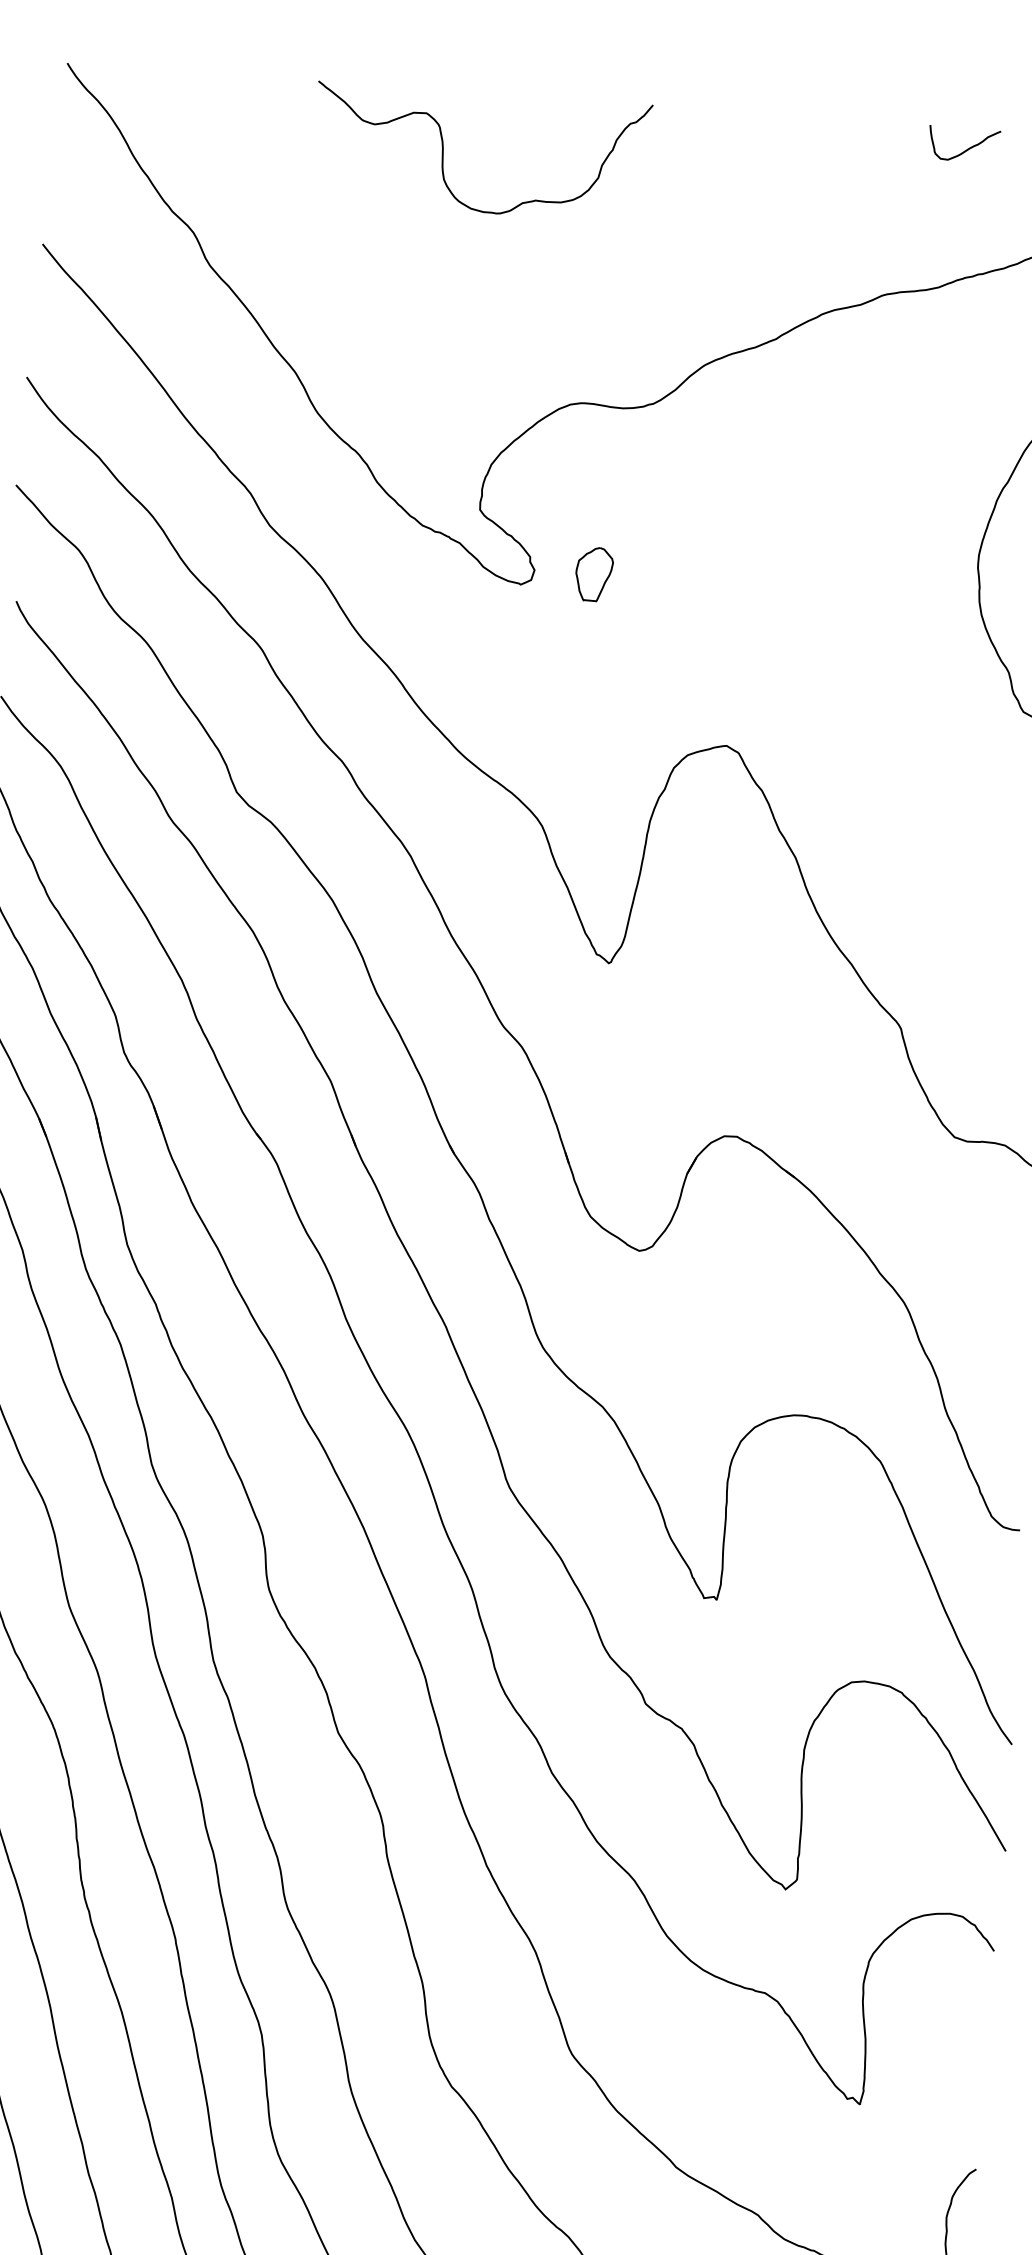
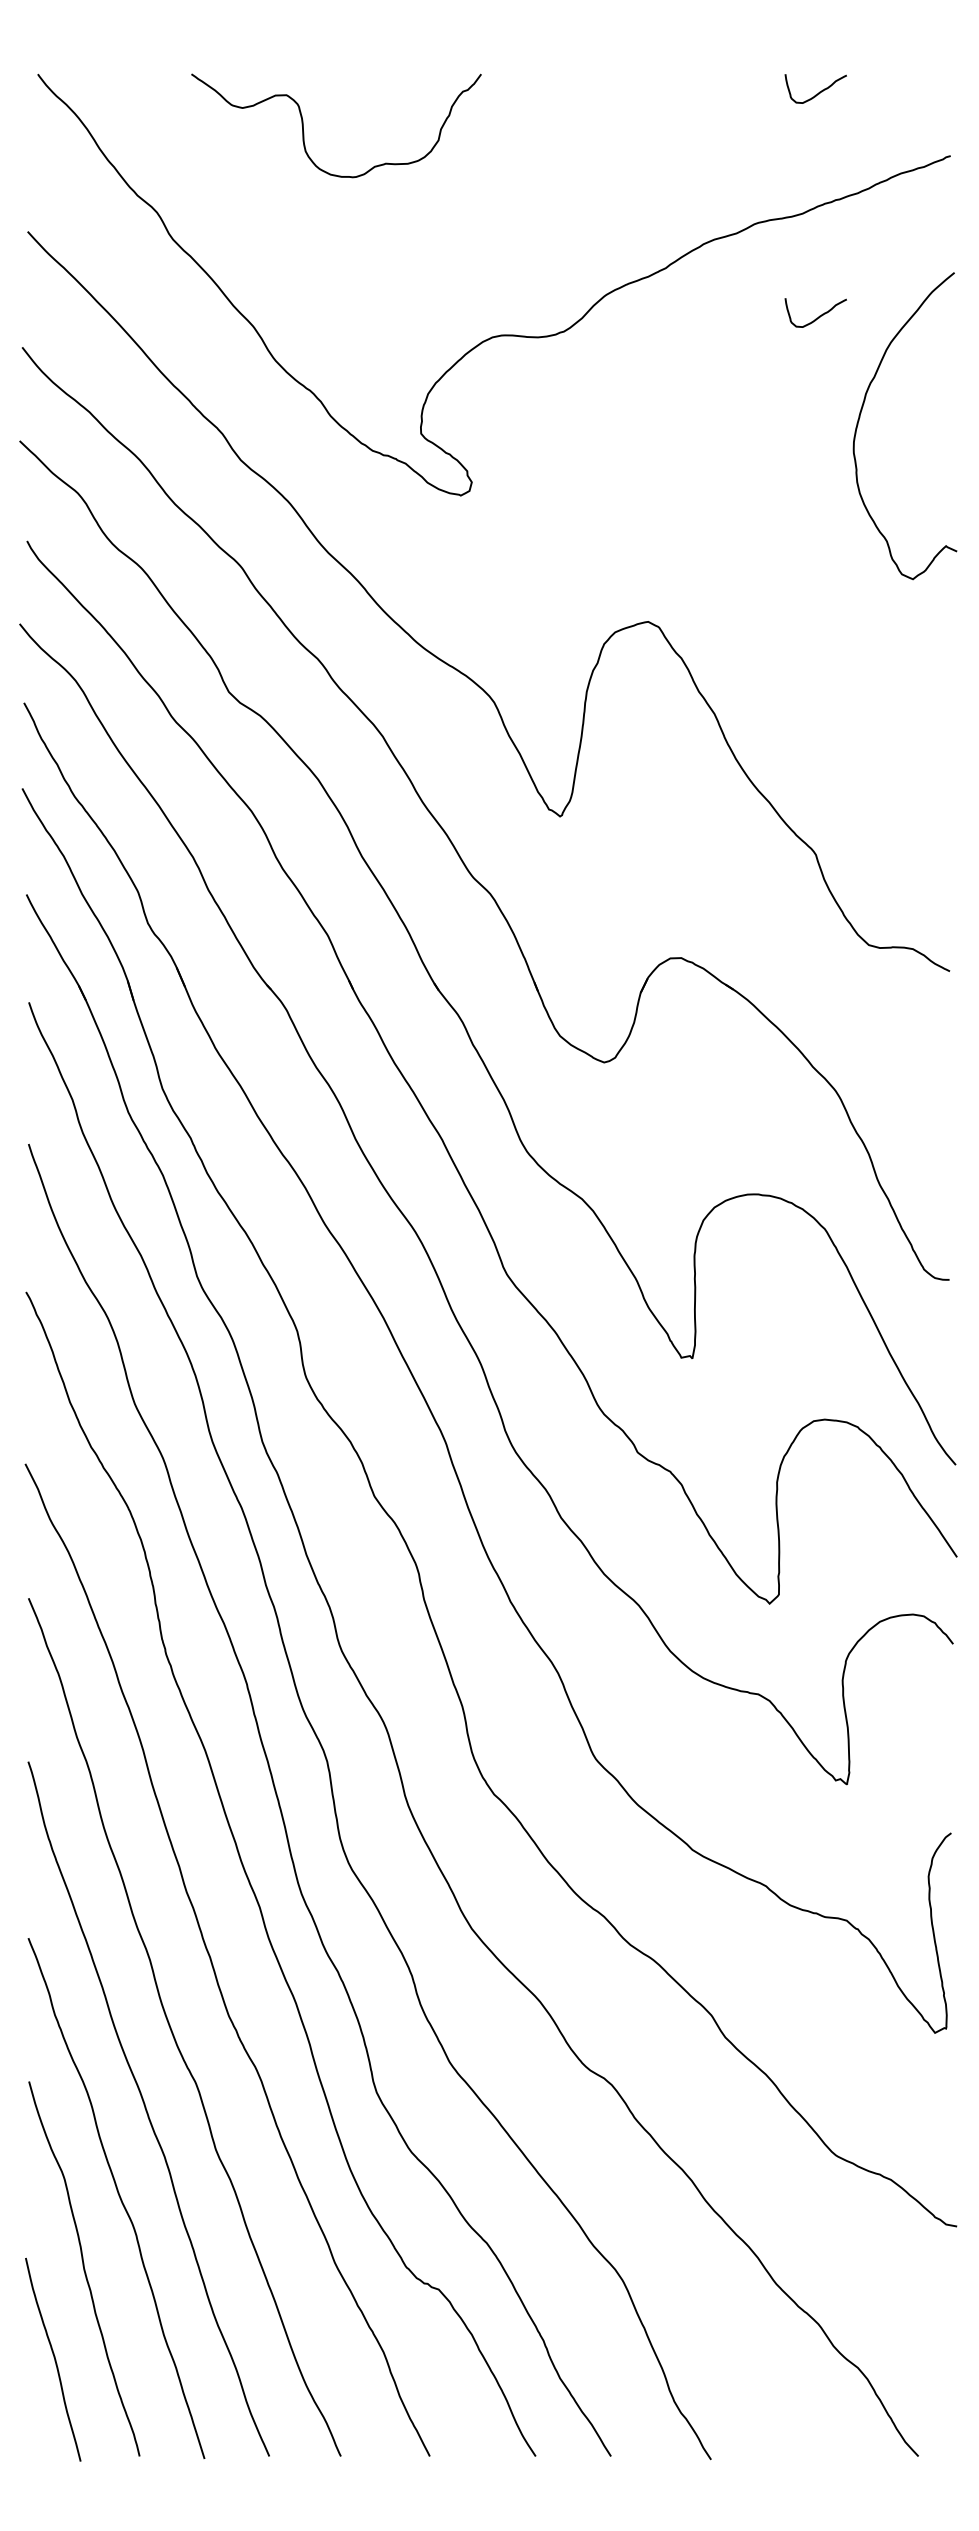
curve: (444, 157) -> (304, 132), moved
curve: (949, 406) -> (819, 315), added
part: (594, 574) -> (523, 482), removed

